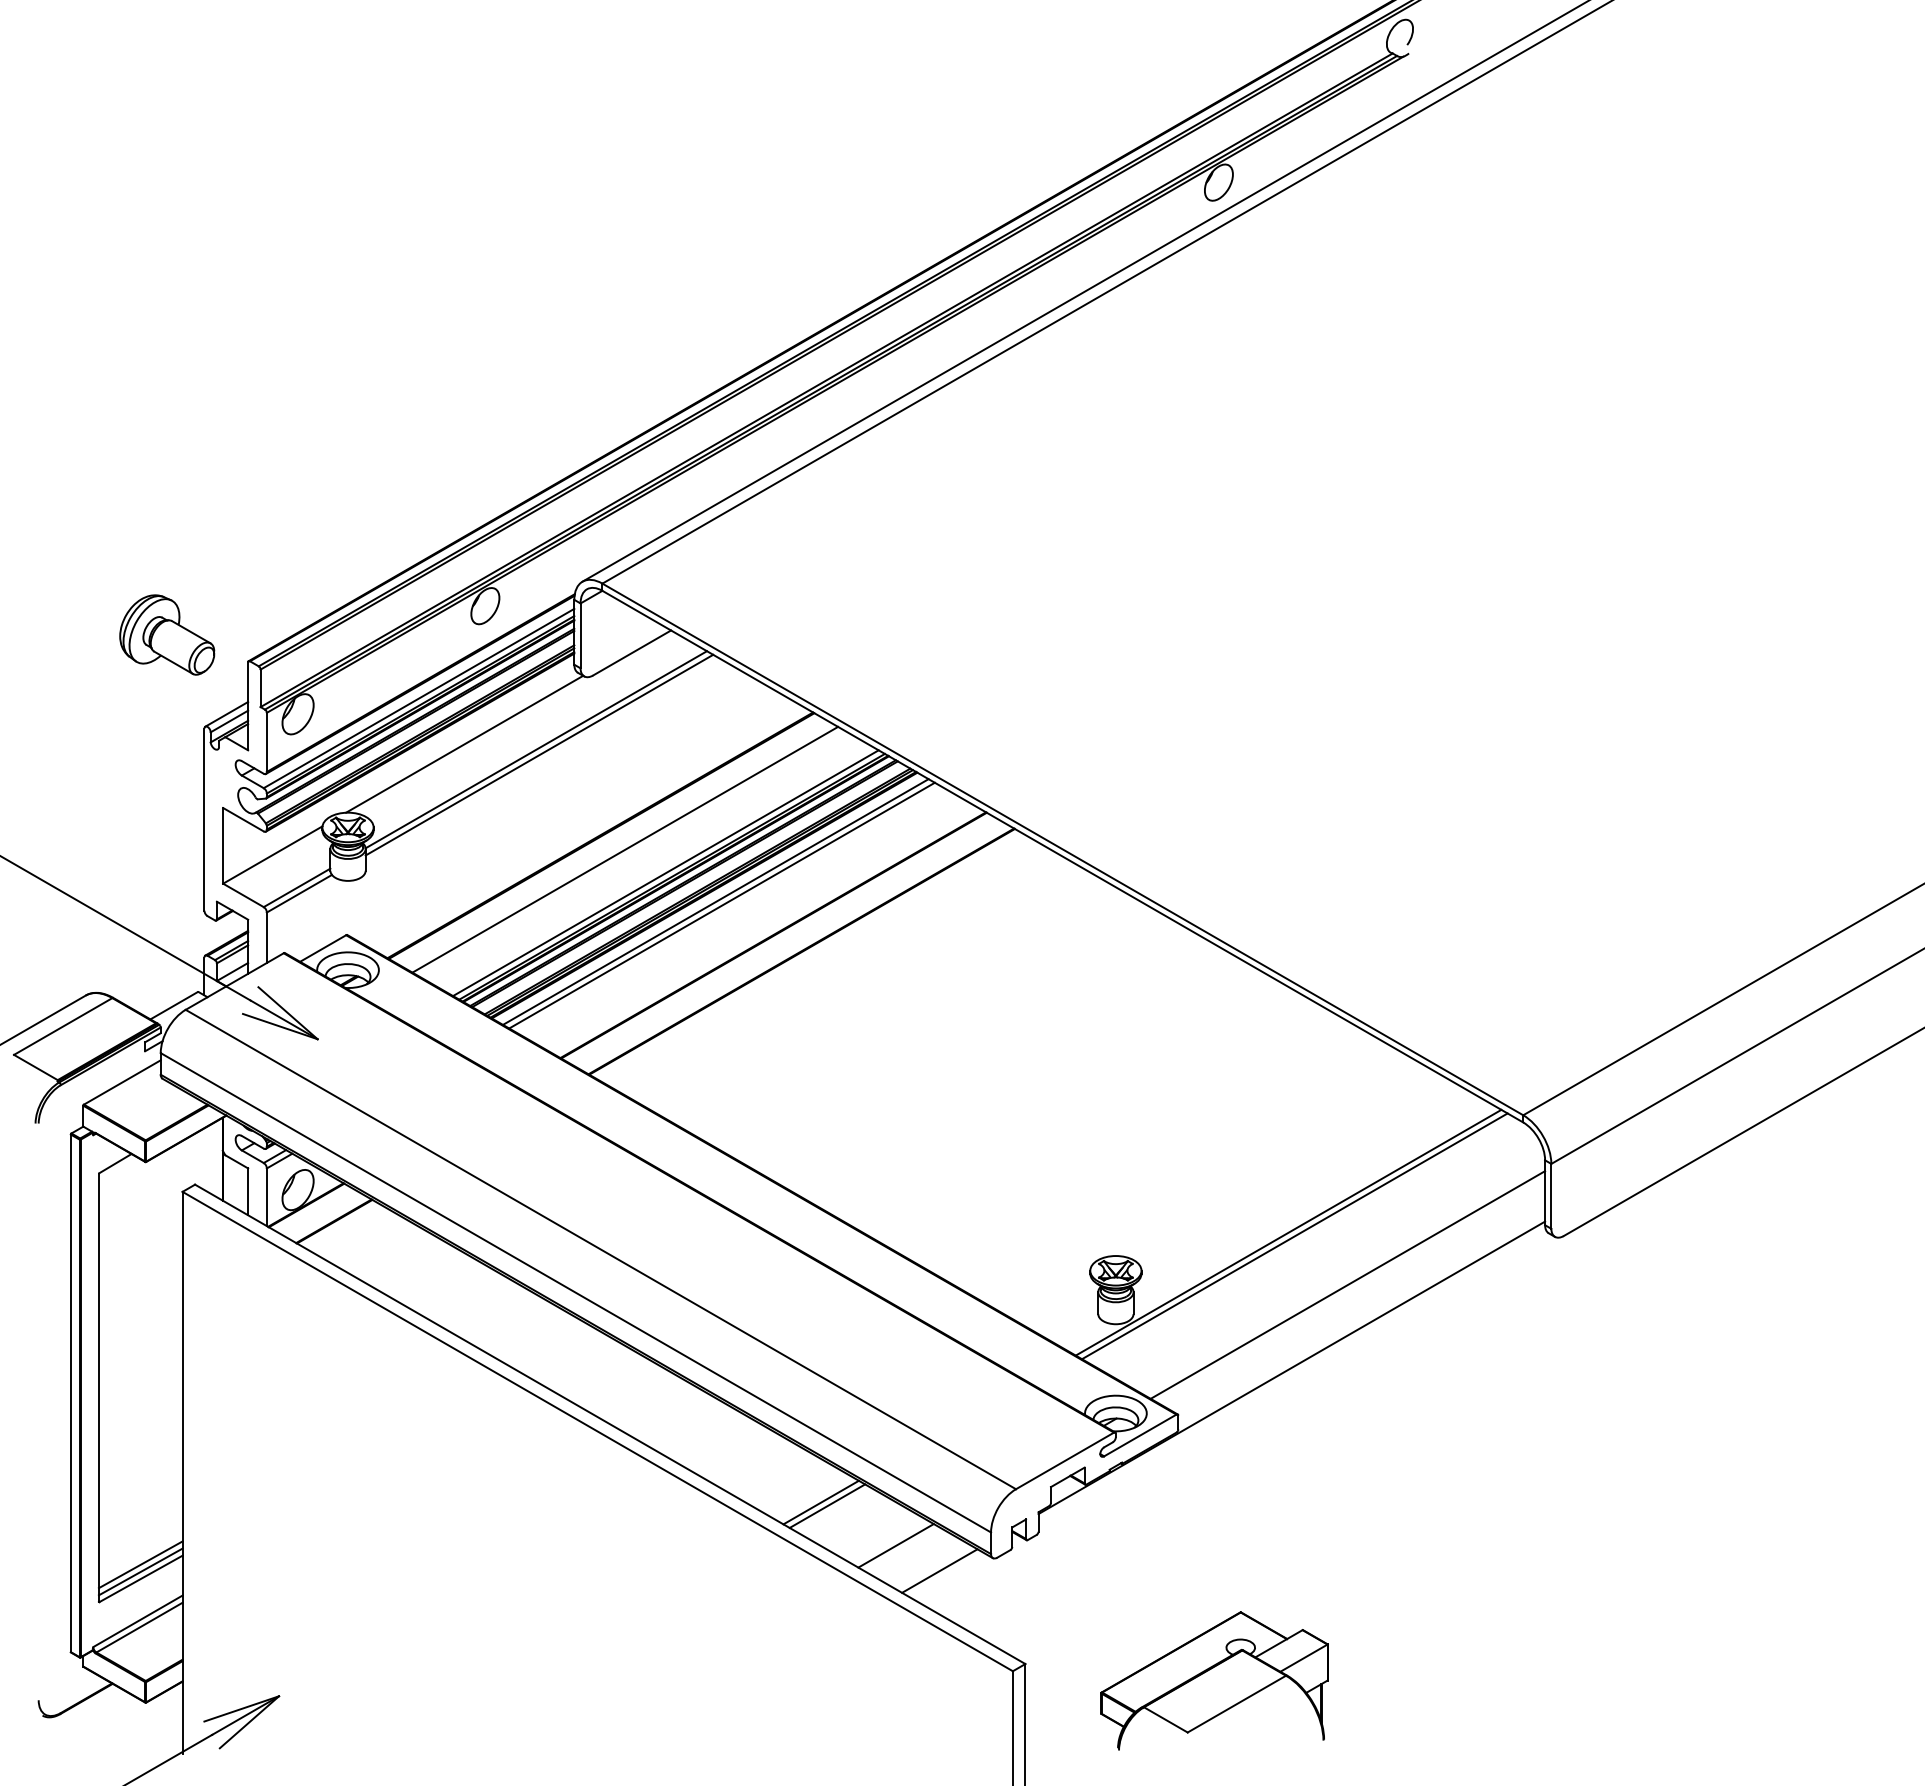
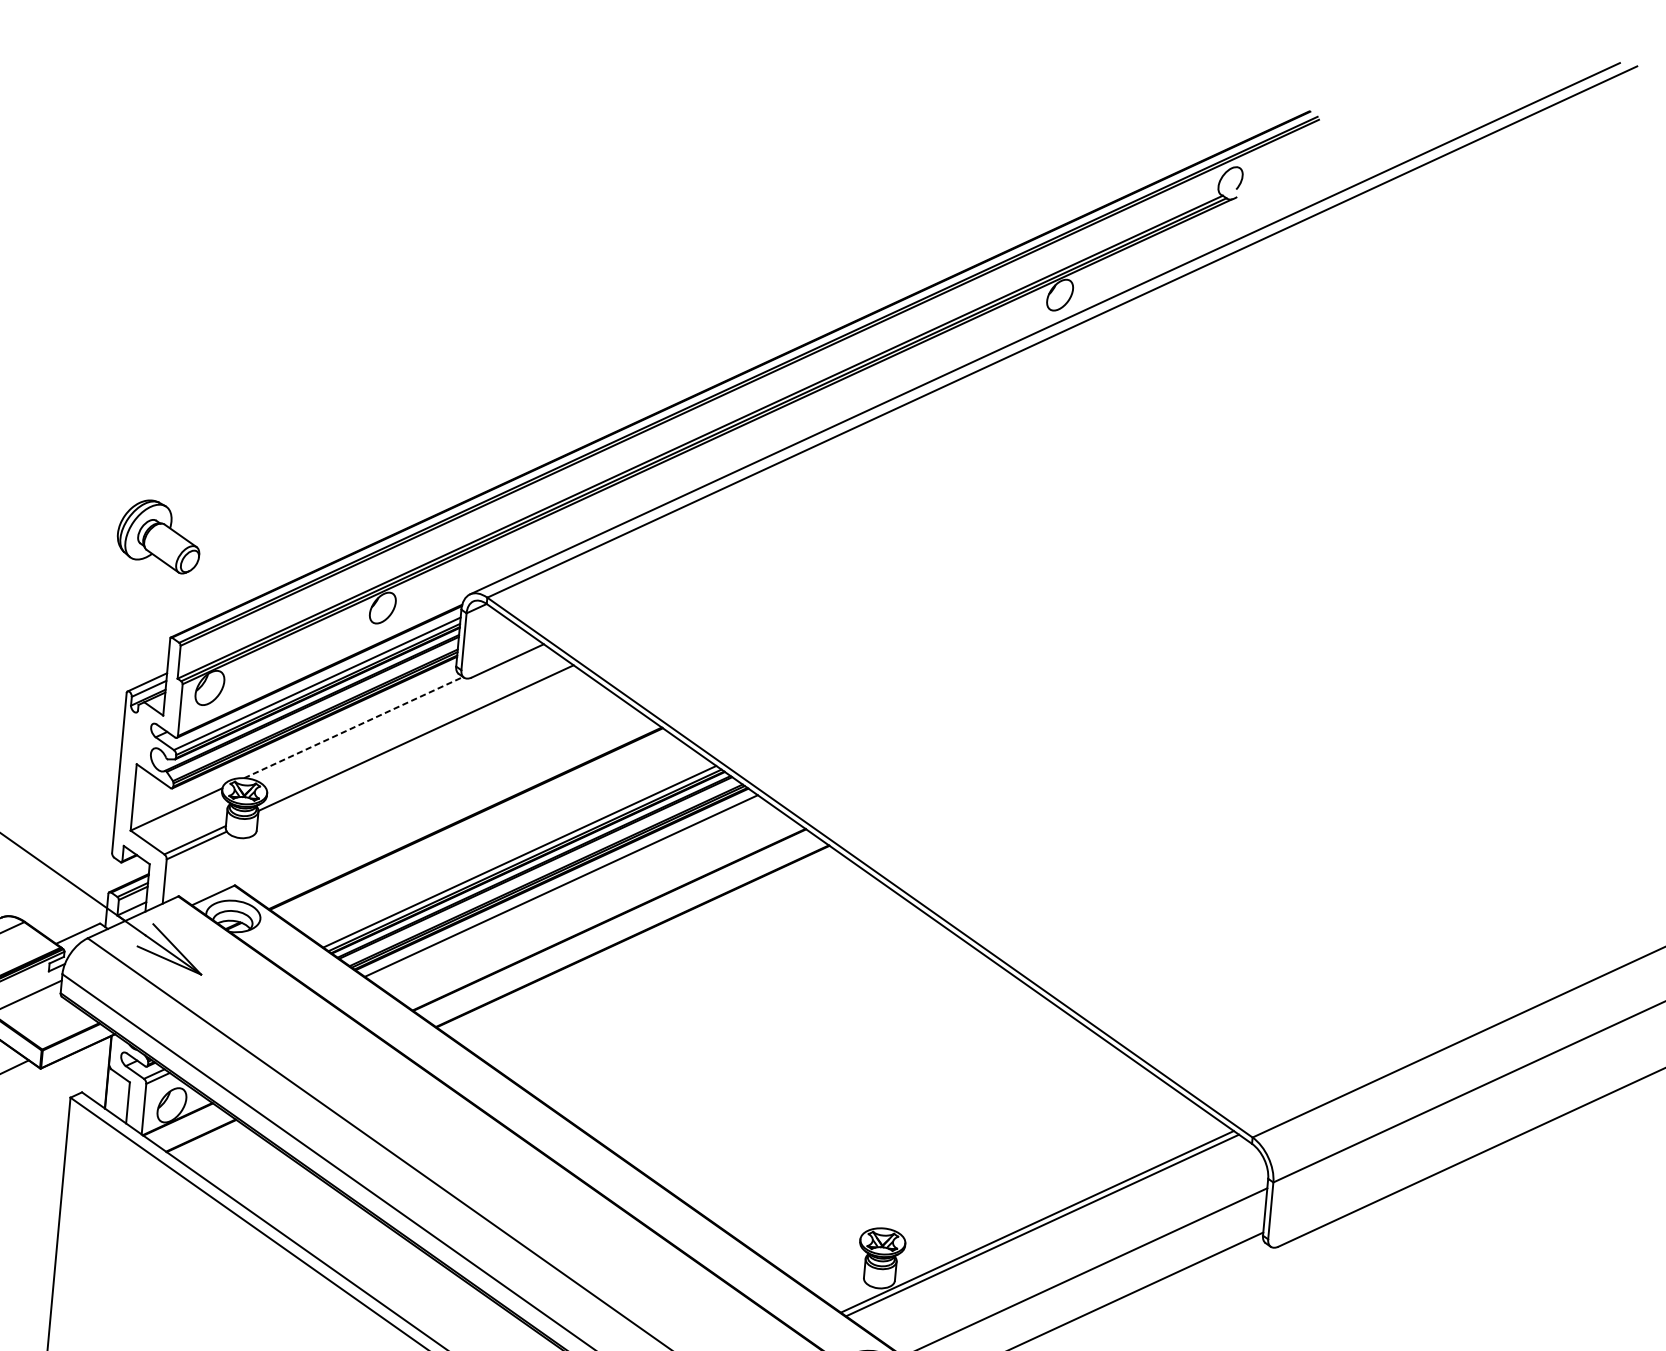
part: (167, 634) -> (159, 535), moved
line: (464, 744) -> (353, 727), solid -> dashed
line: (539, 754) -> (418, 742), removed
line: (625, 849) -> (486, 832), removed
line: (721, 905) -> (566, 889), removed

